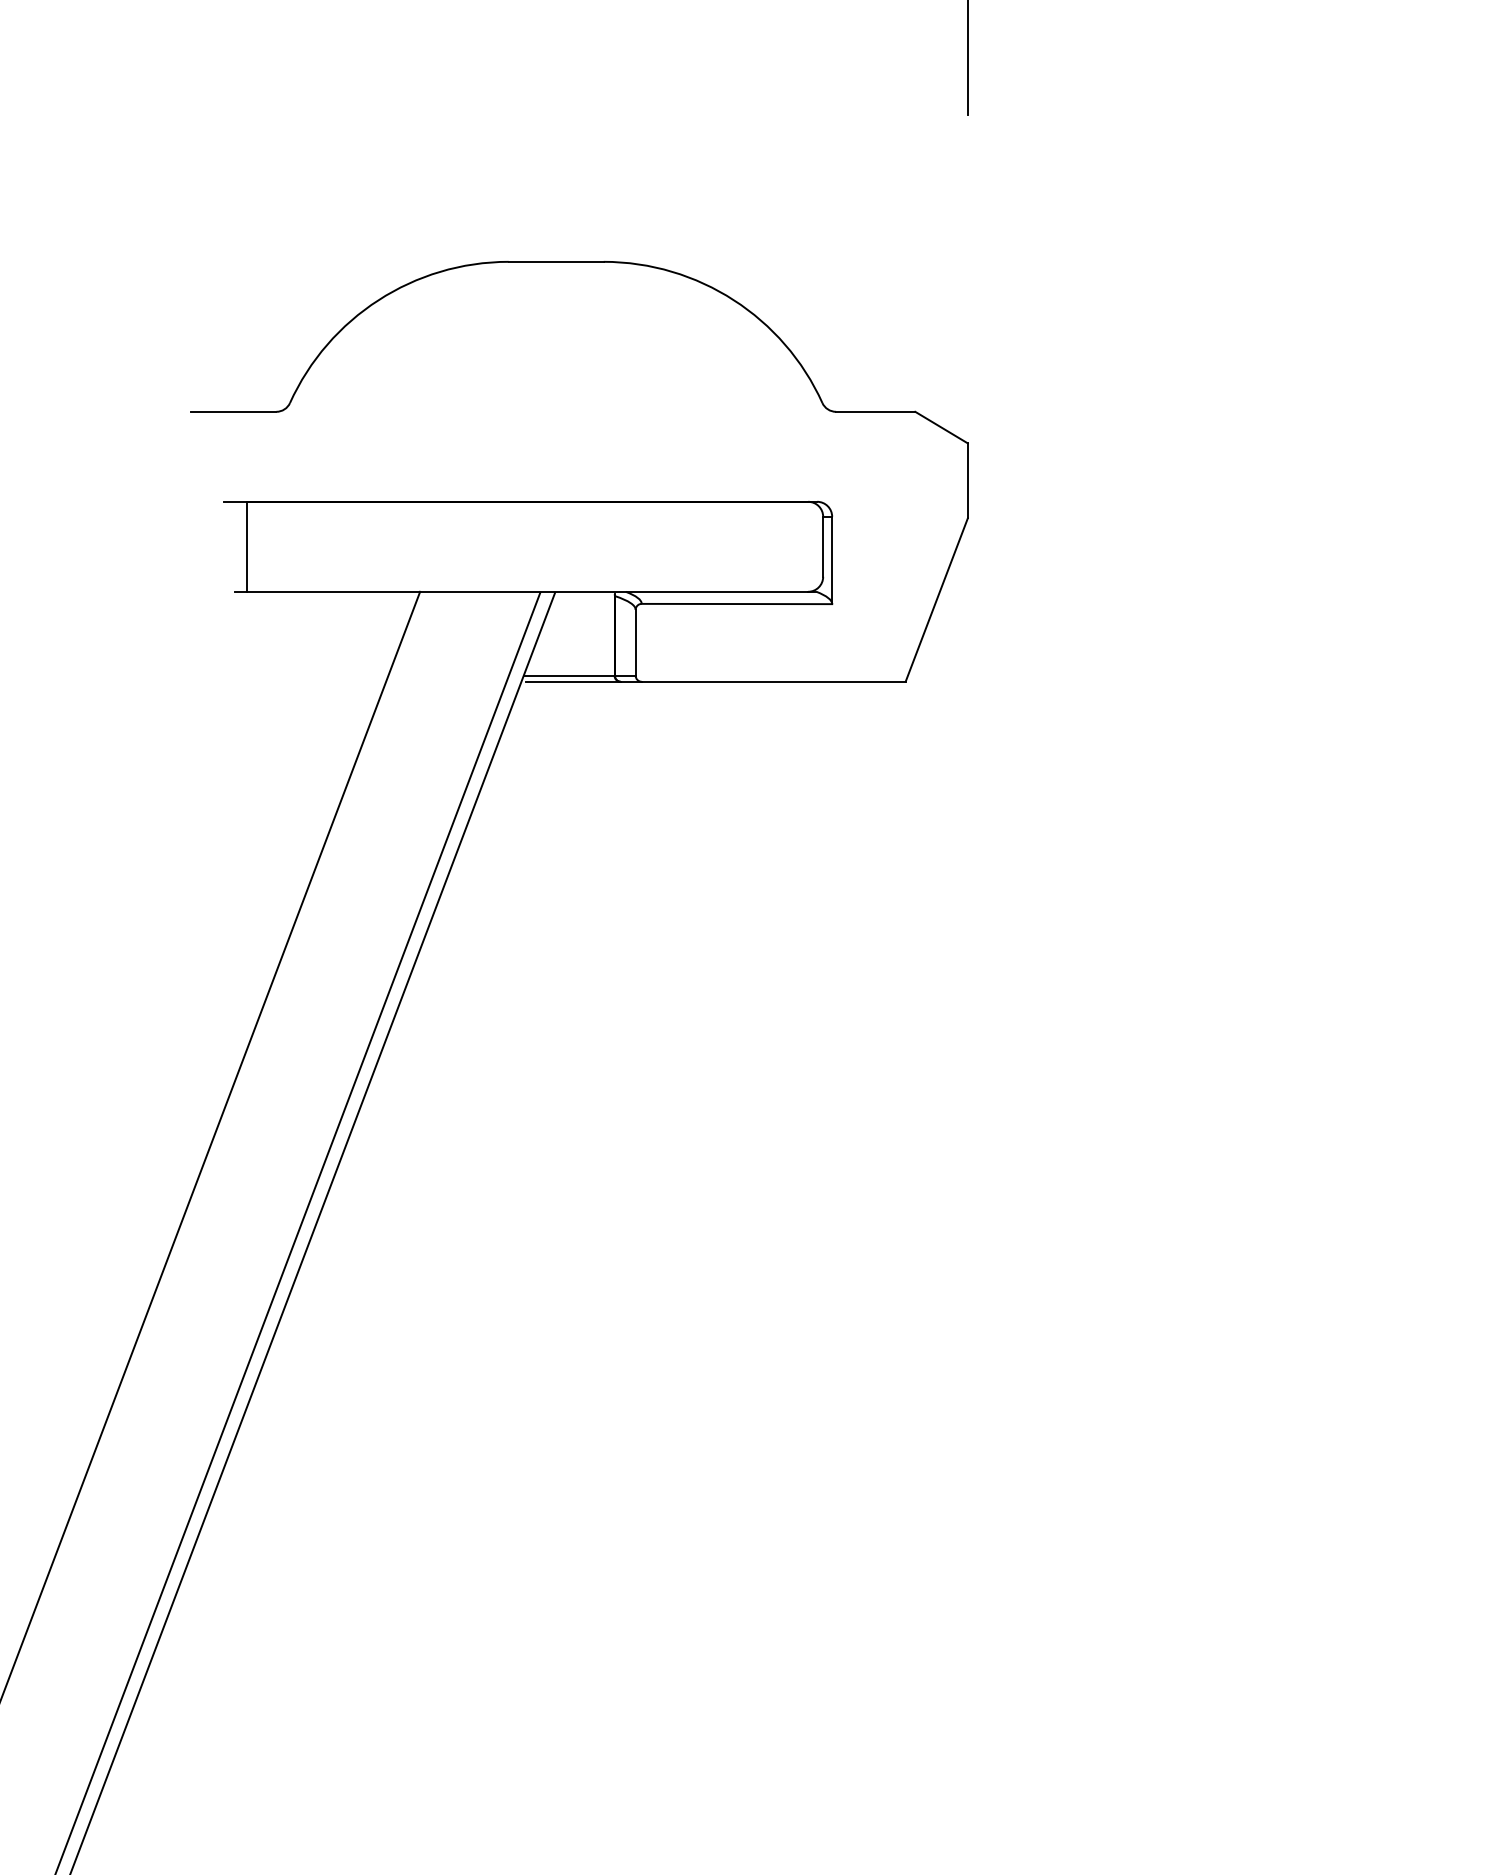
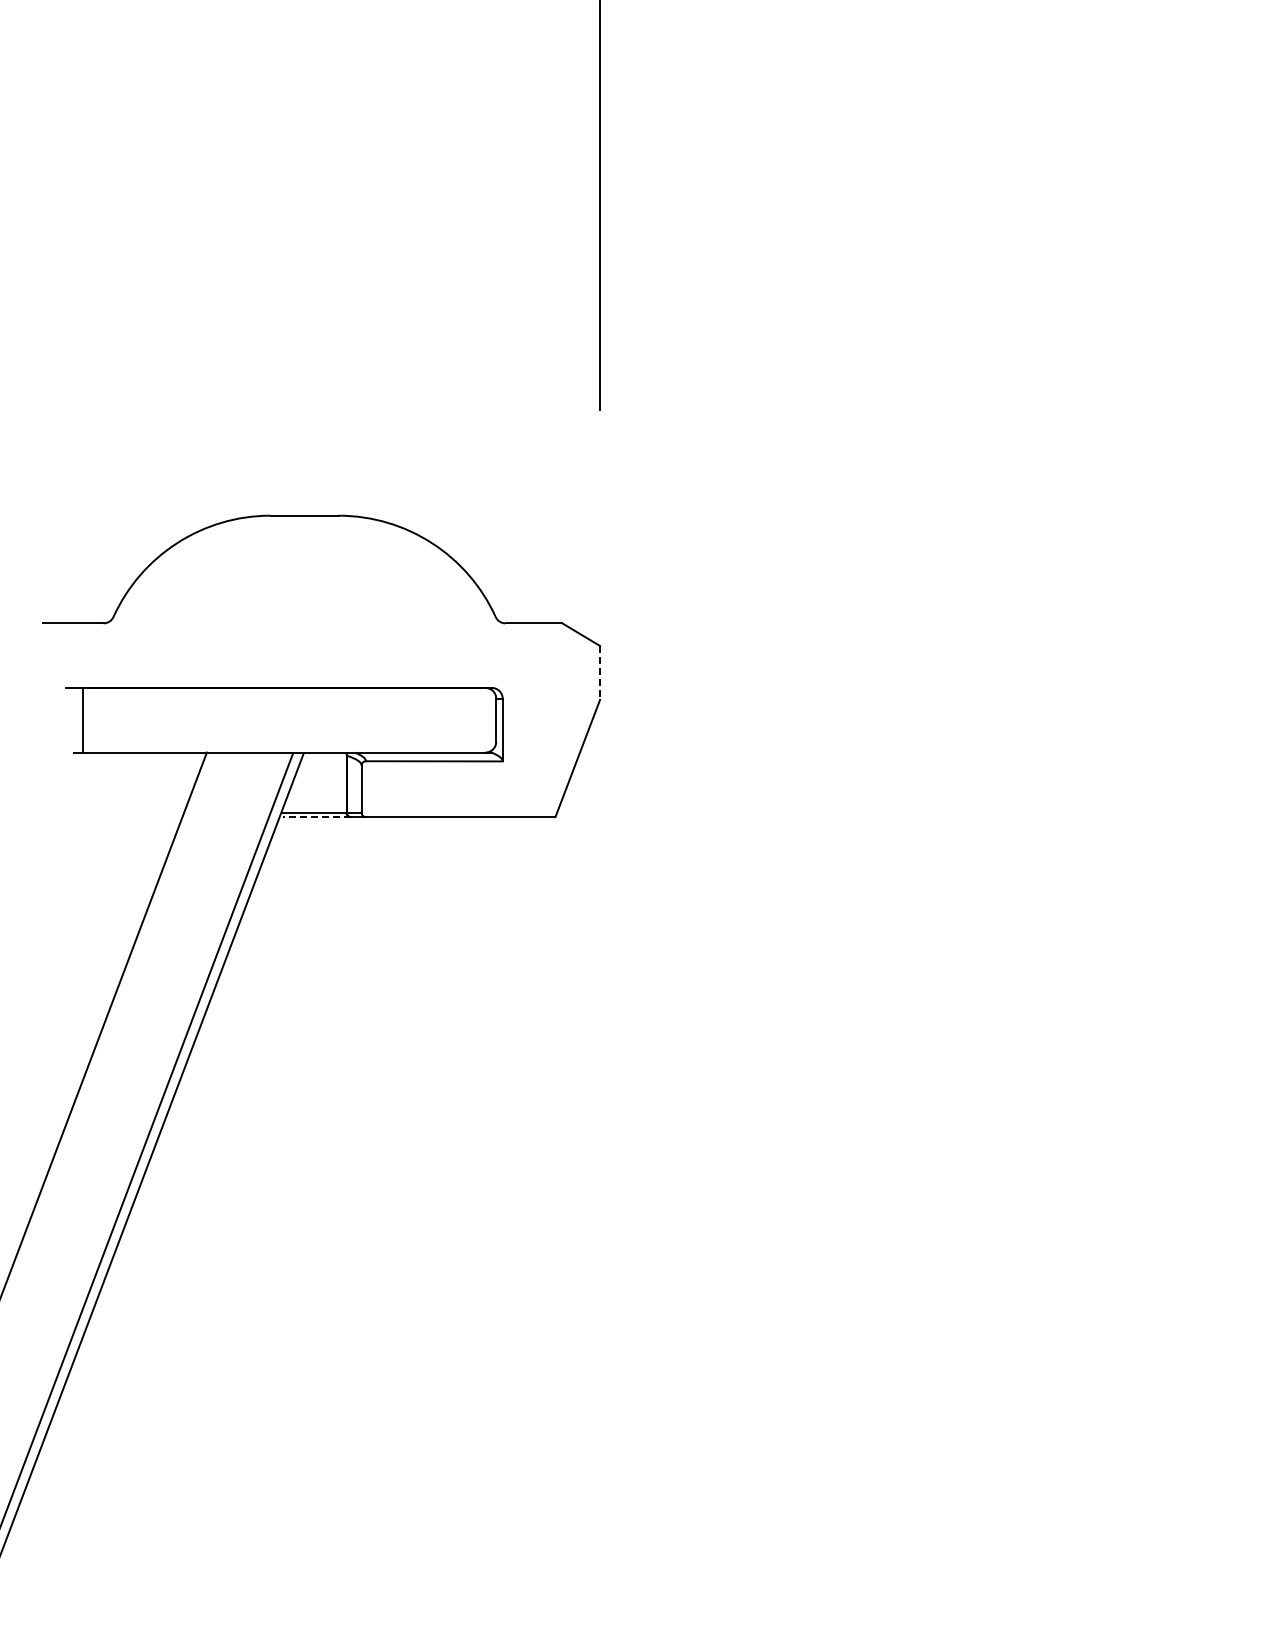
line: (968, 480) -> (600, 672), solid -> dashed
line: (572, 682) -> (316, 817), solid -> dashed

